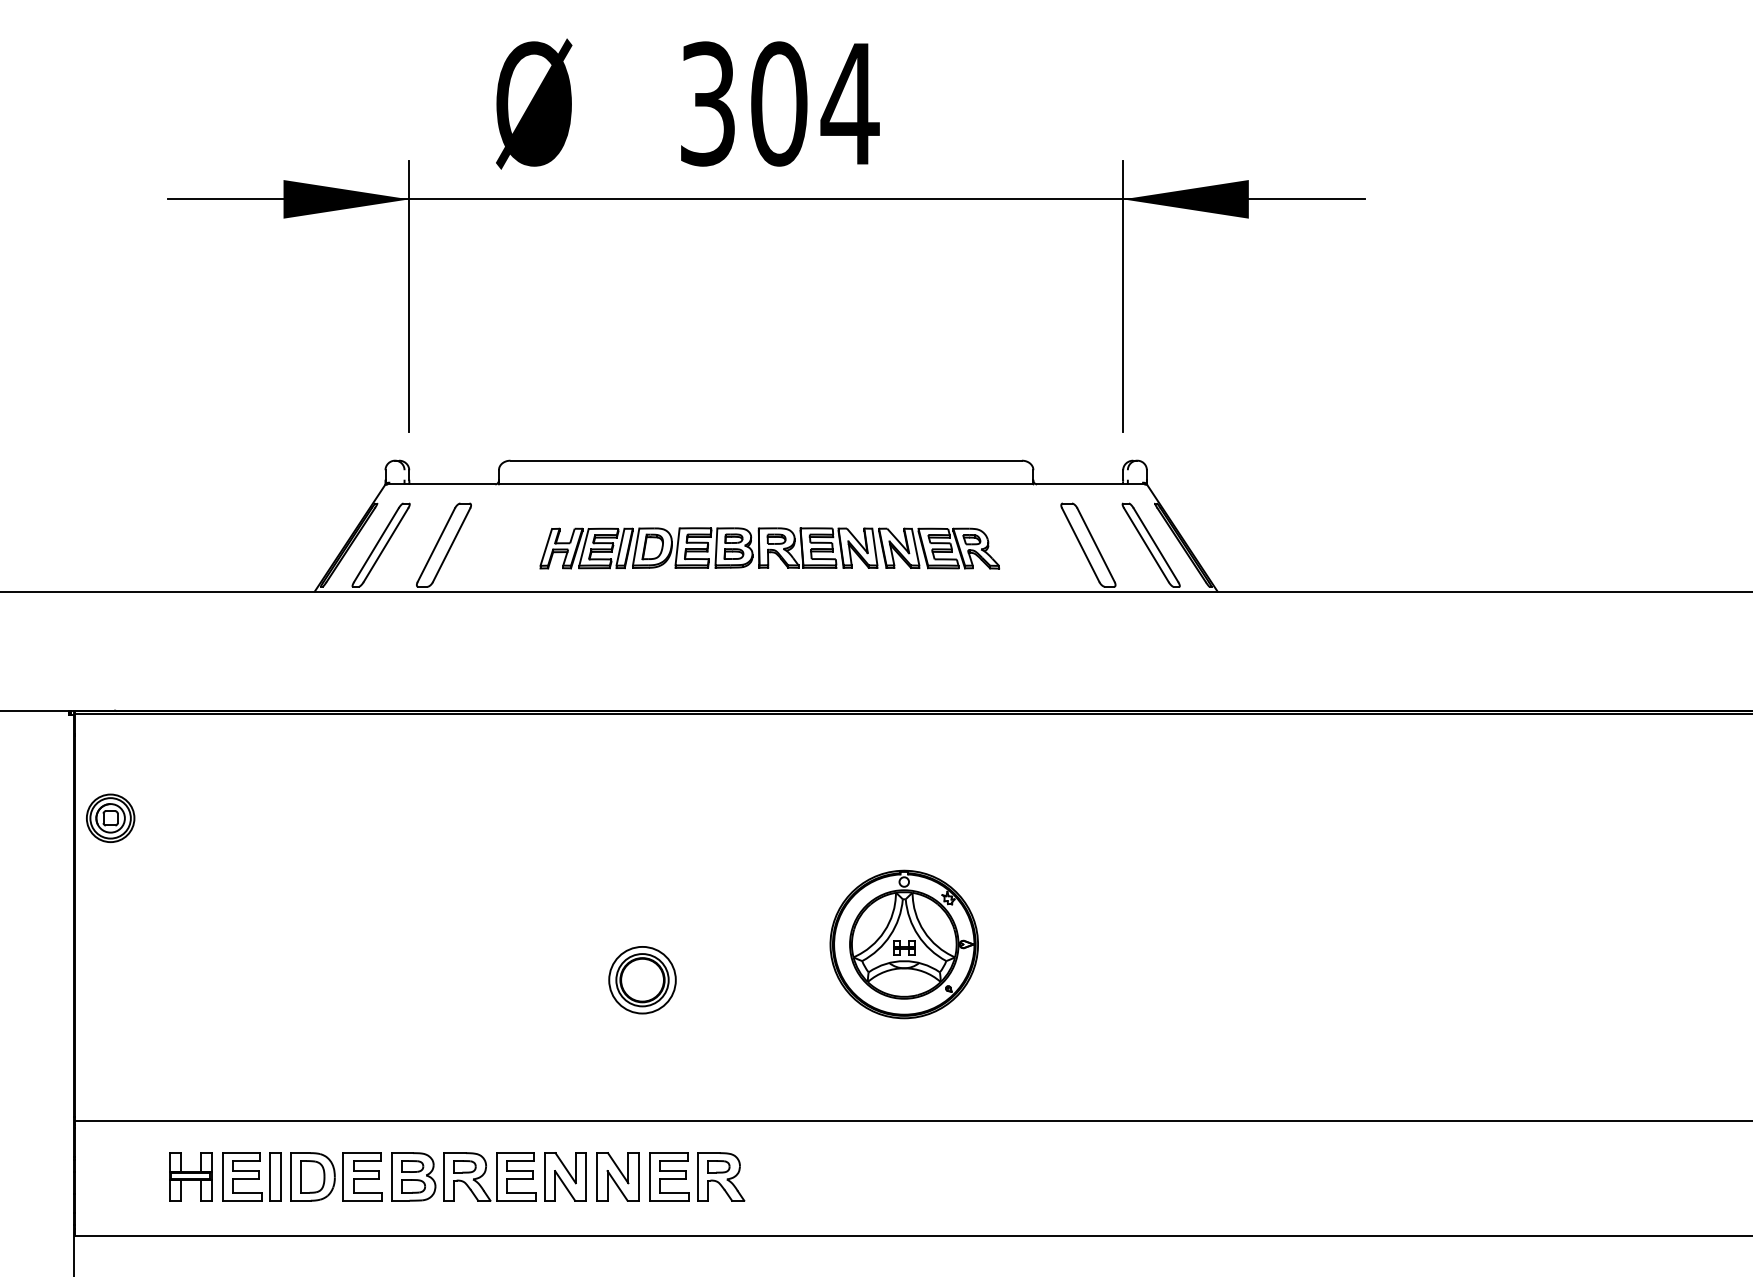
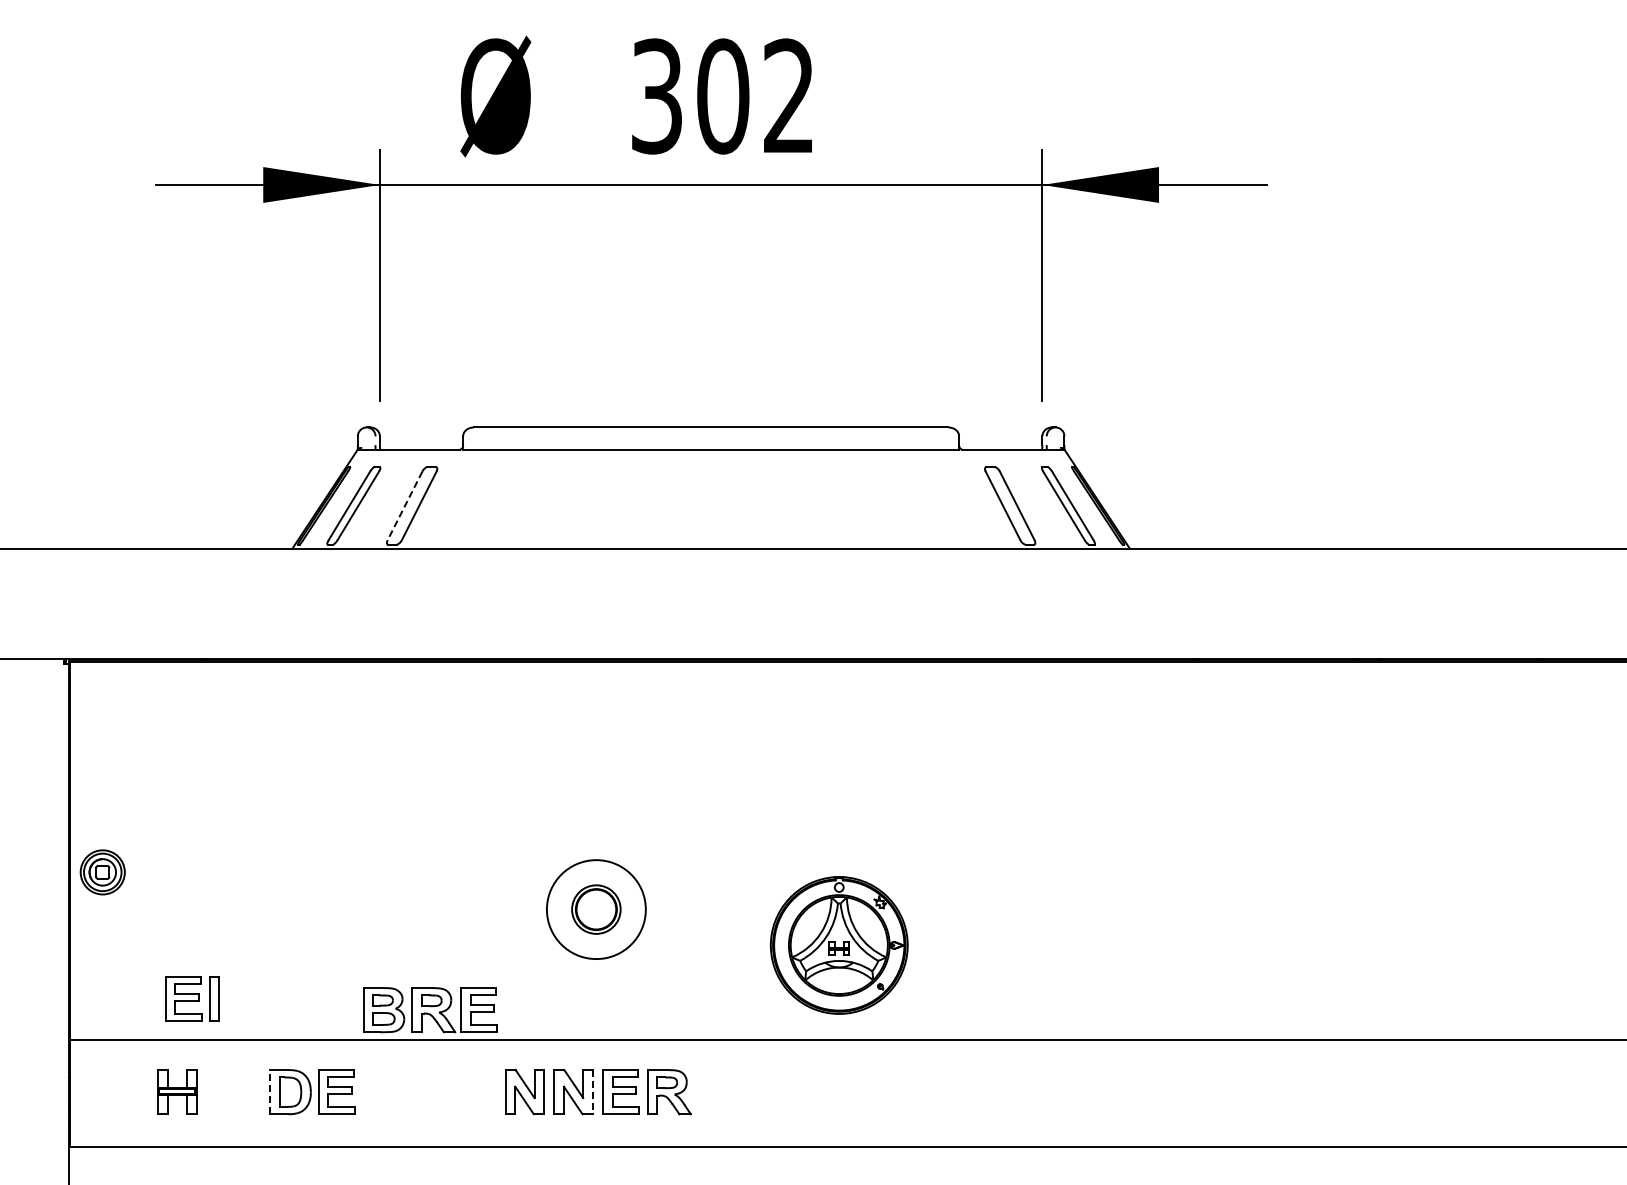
text: (849, 102) -> (788, 95), 304 -> 302
line: (435, 545) -> (404, 506), solid -> dashed
part: (769, 547) -> (714, 508), removed
part: (110, 818) -> (102, 872), moved
part: (903, 944) -> (838, 945), moved
circle: (642, 980) -> (596, 909), size x1.6
part: (251, 1176) -> (192, 998), moved
line: (291, 1176) -> (270, 1091), solid -> dashed
part: (463, 1177) -> (430, 1010), moved
line: (638, 1177) -> (592, 1092), solid -> dashed

